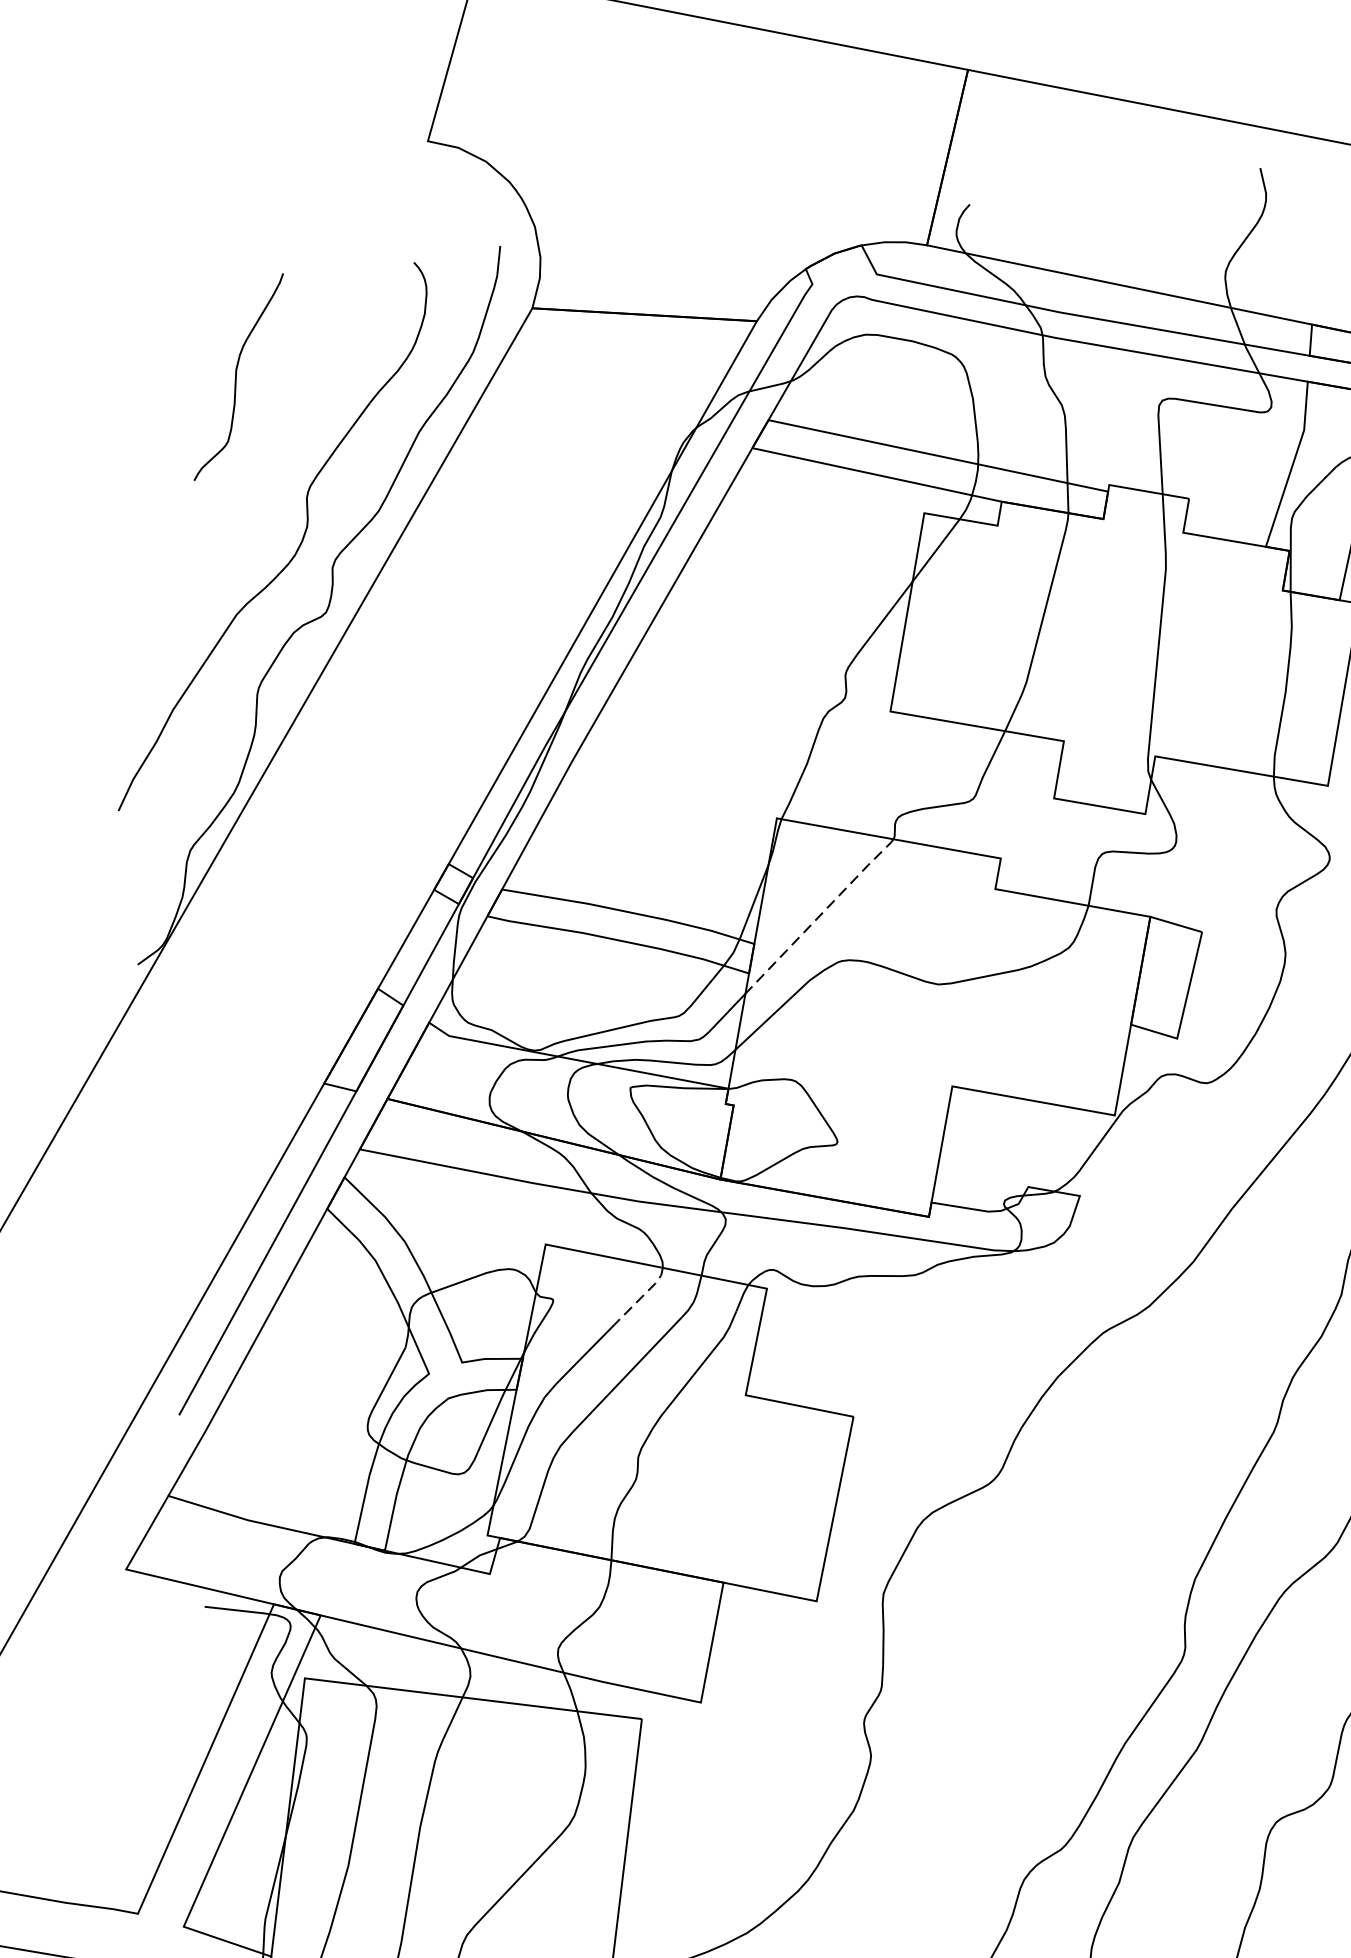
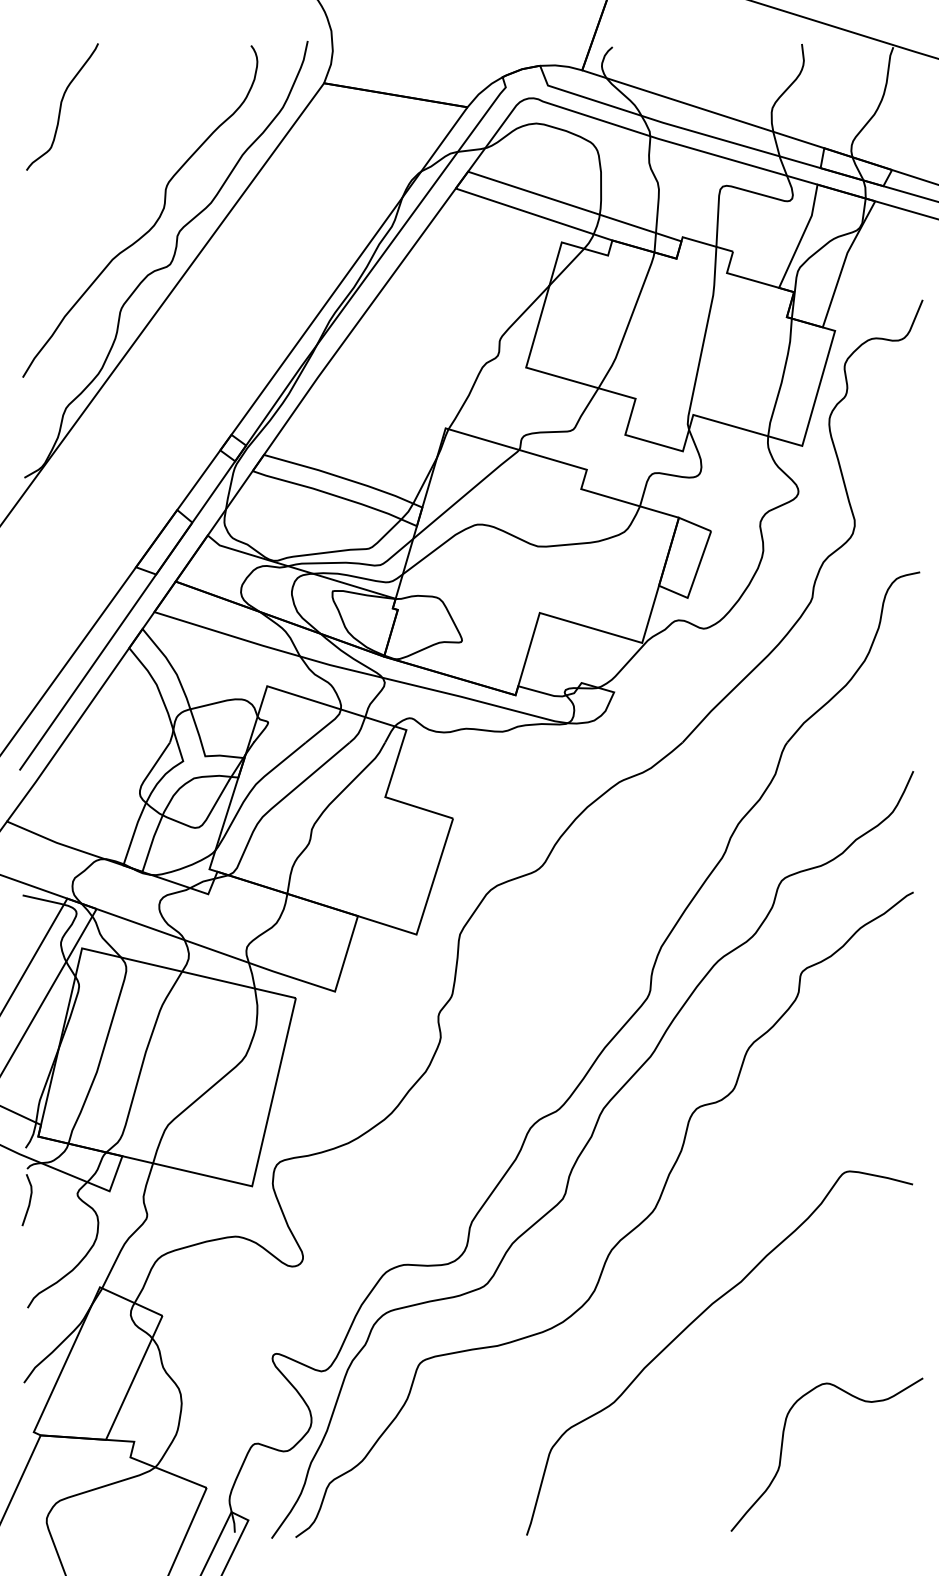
curve: (237, 376) -> (61, 106), moved
line: (819, 915) -> (466, 493), dashed -> solid
line: (641, 1296) -> (325, 726), dashed -> solid

